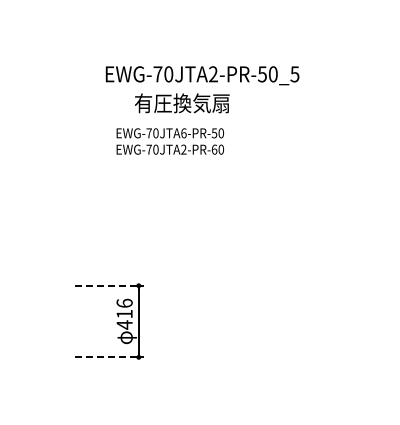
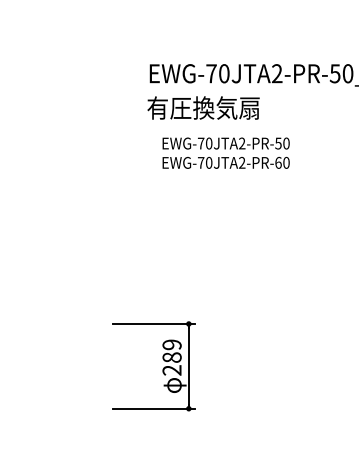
text: (182, 103) -> (203, 108), moved
text: (183, 133) -> (241, 143), EWG-70JTA6-PR-50 -> EWG-70JTA2-PR-50
line: (109, 285) -> (154, 323), dashed -> solid
text: (124, 313) -> (171, 356), 416 -> 289
line: (109, 357) -> (154, 408), dashed -> solid

